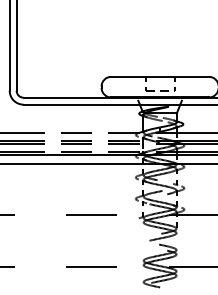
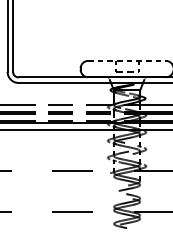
line: (160, 76) -> (127, 60), solid -> dashed

